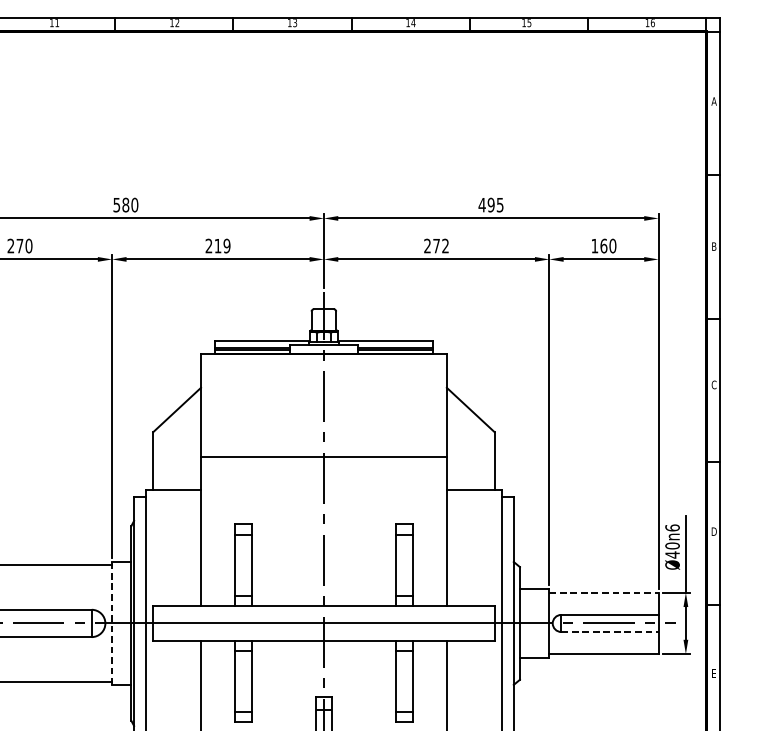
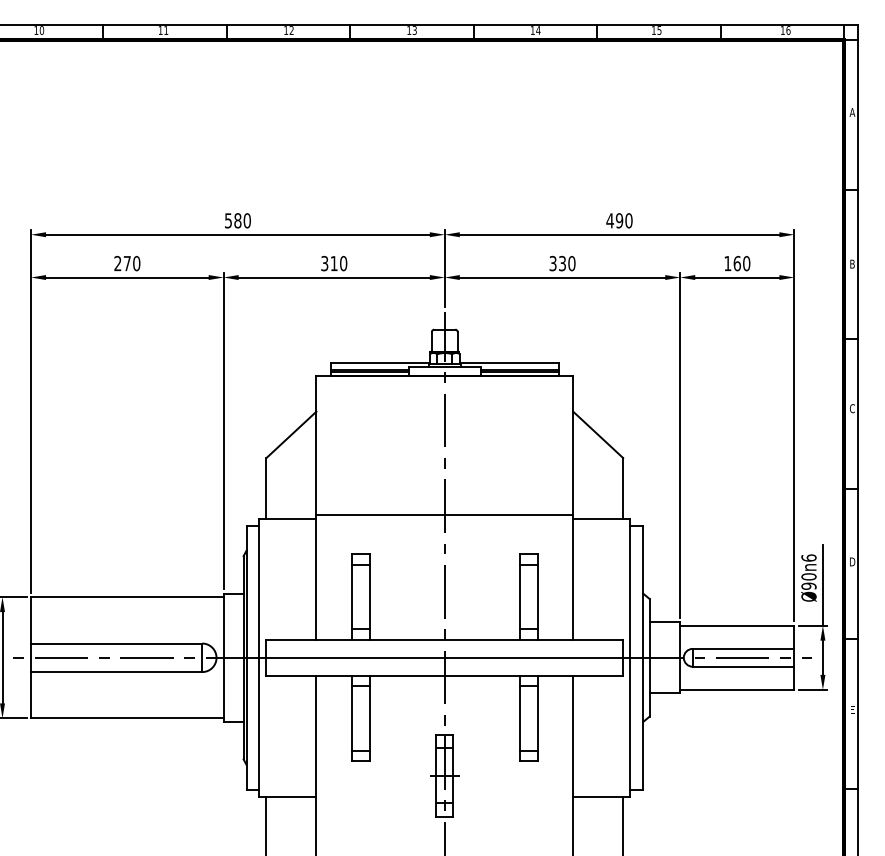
text: (499, 204) -> (628, 220), 495 -> 490
text: (218, 245) -> (334, 263), 219 -> 310
text: (436, 245) -> (562, 263), 272 -> 330
line: (323, 457) -> (444, 515), moved
text: (672, 555) -> (808, 586), Ø40n6 -> Ø90n6
line: (604, 592) -> (737, 625), dashed -> solid
line: (112, 623) -> (223, 657), dashed -> solid
line: (609, 631) -> (743, 666), dashed -> solid

